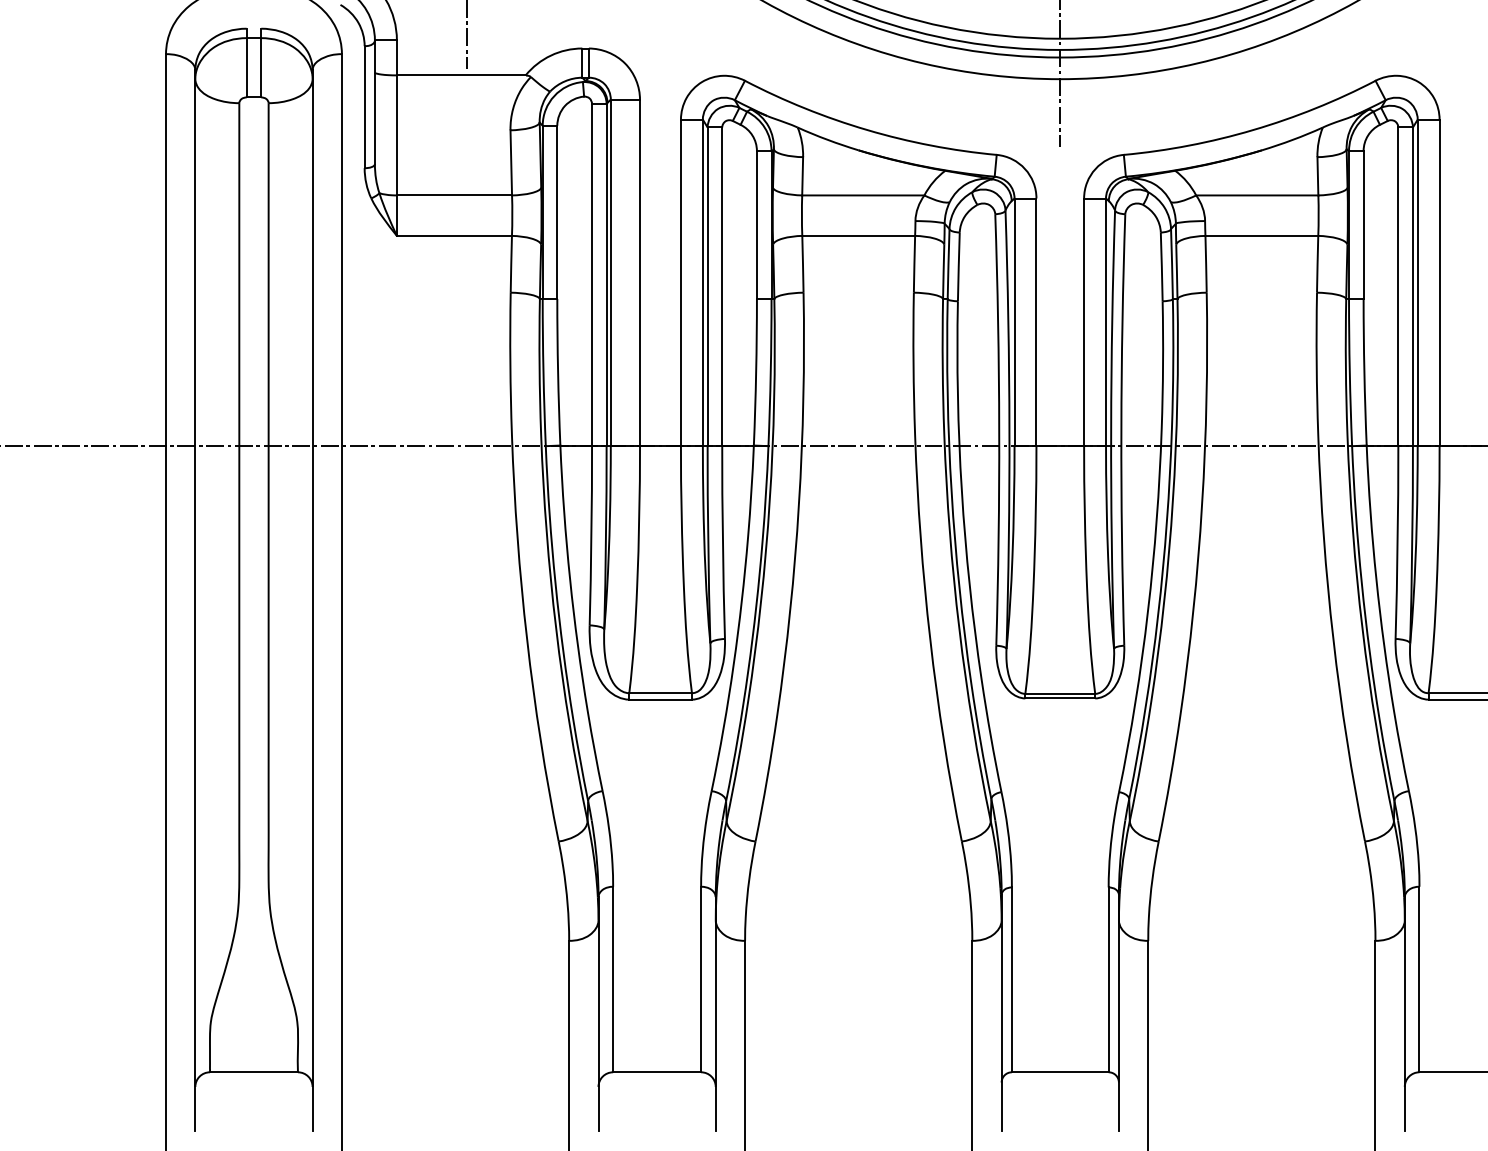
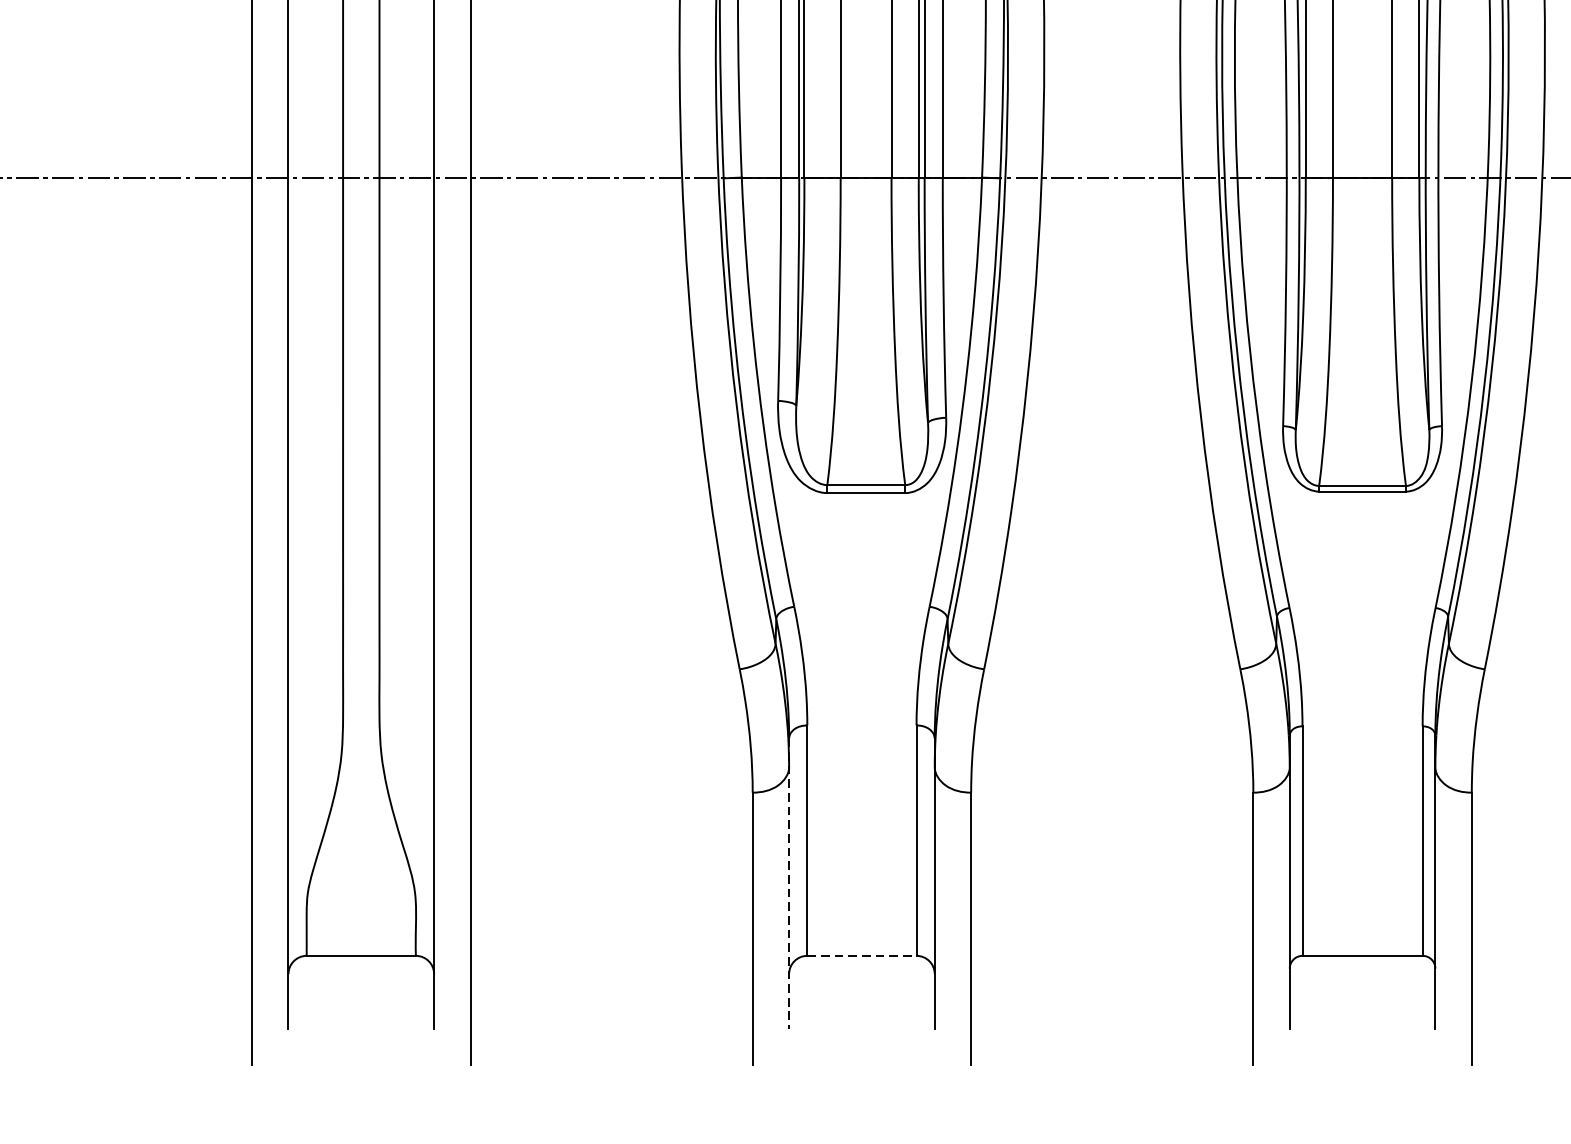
line: (598, 1014) -> (789, 884), solid -> dashed
line: (657, 1072) -> (862, 956), solid -> dashed

